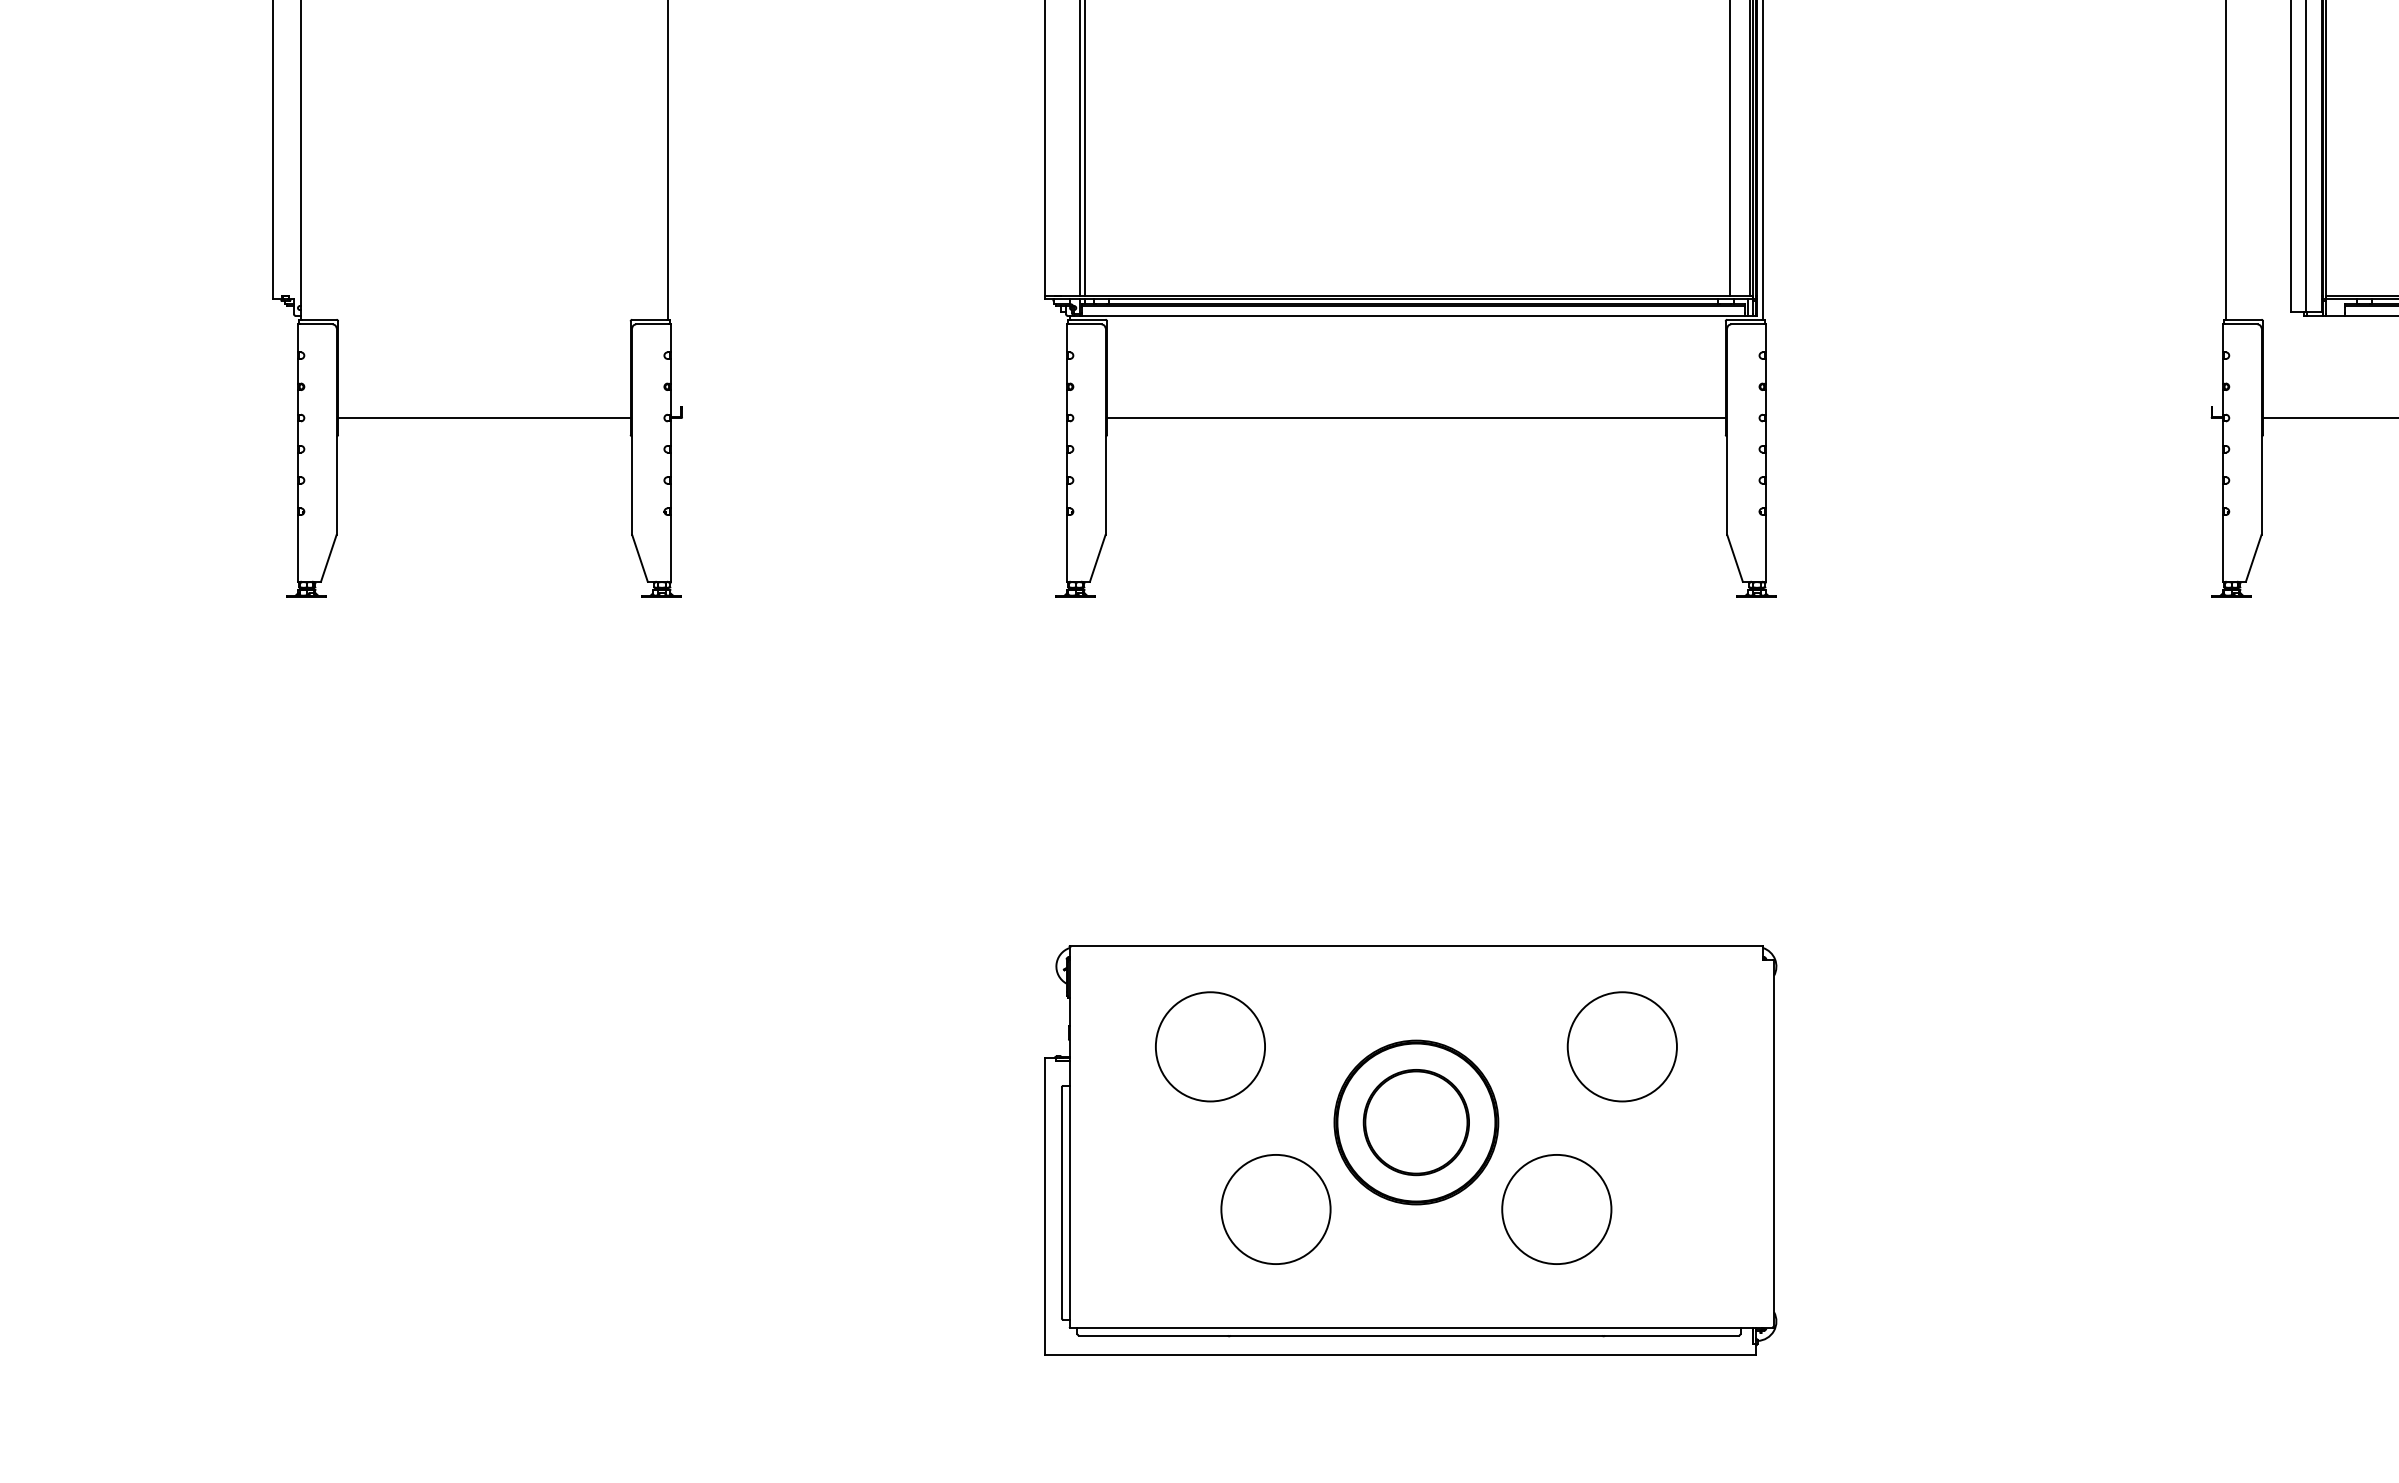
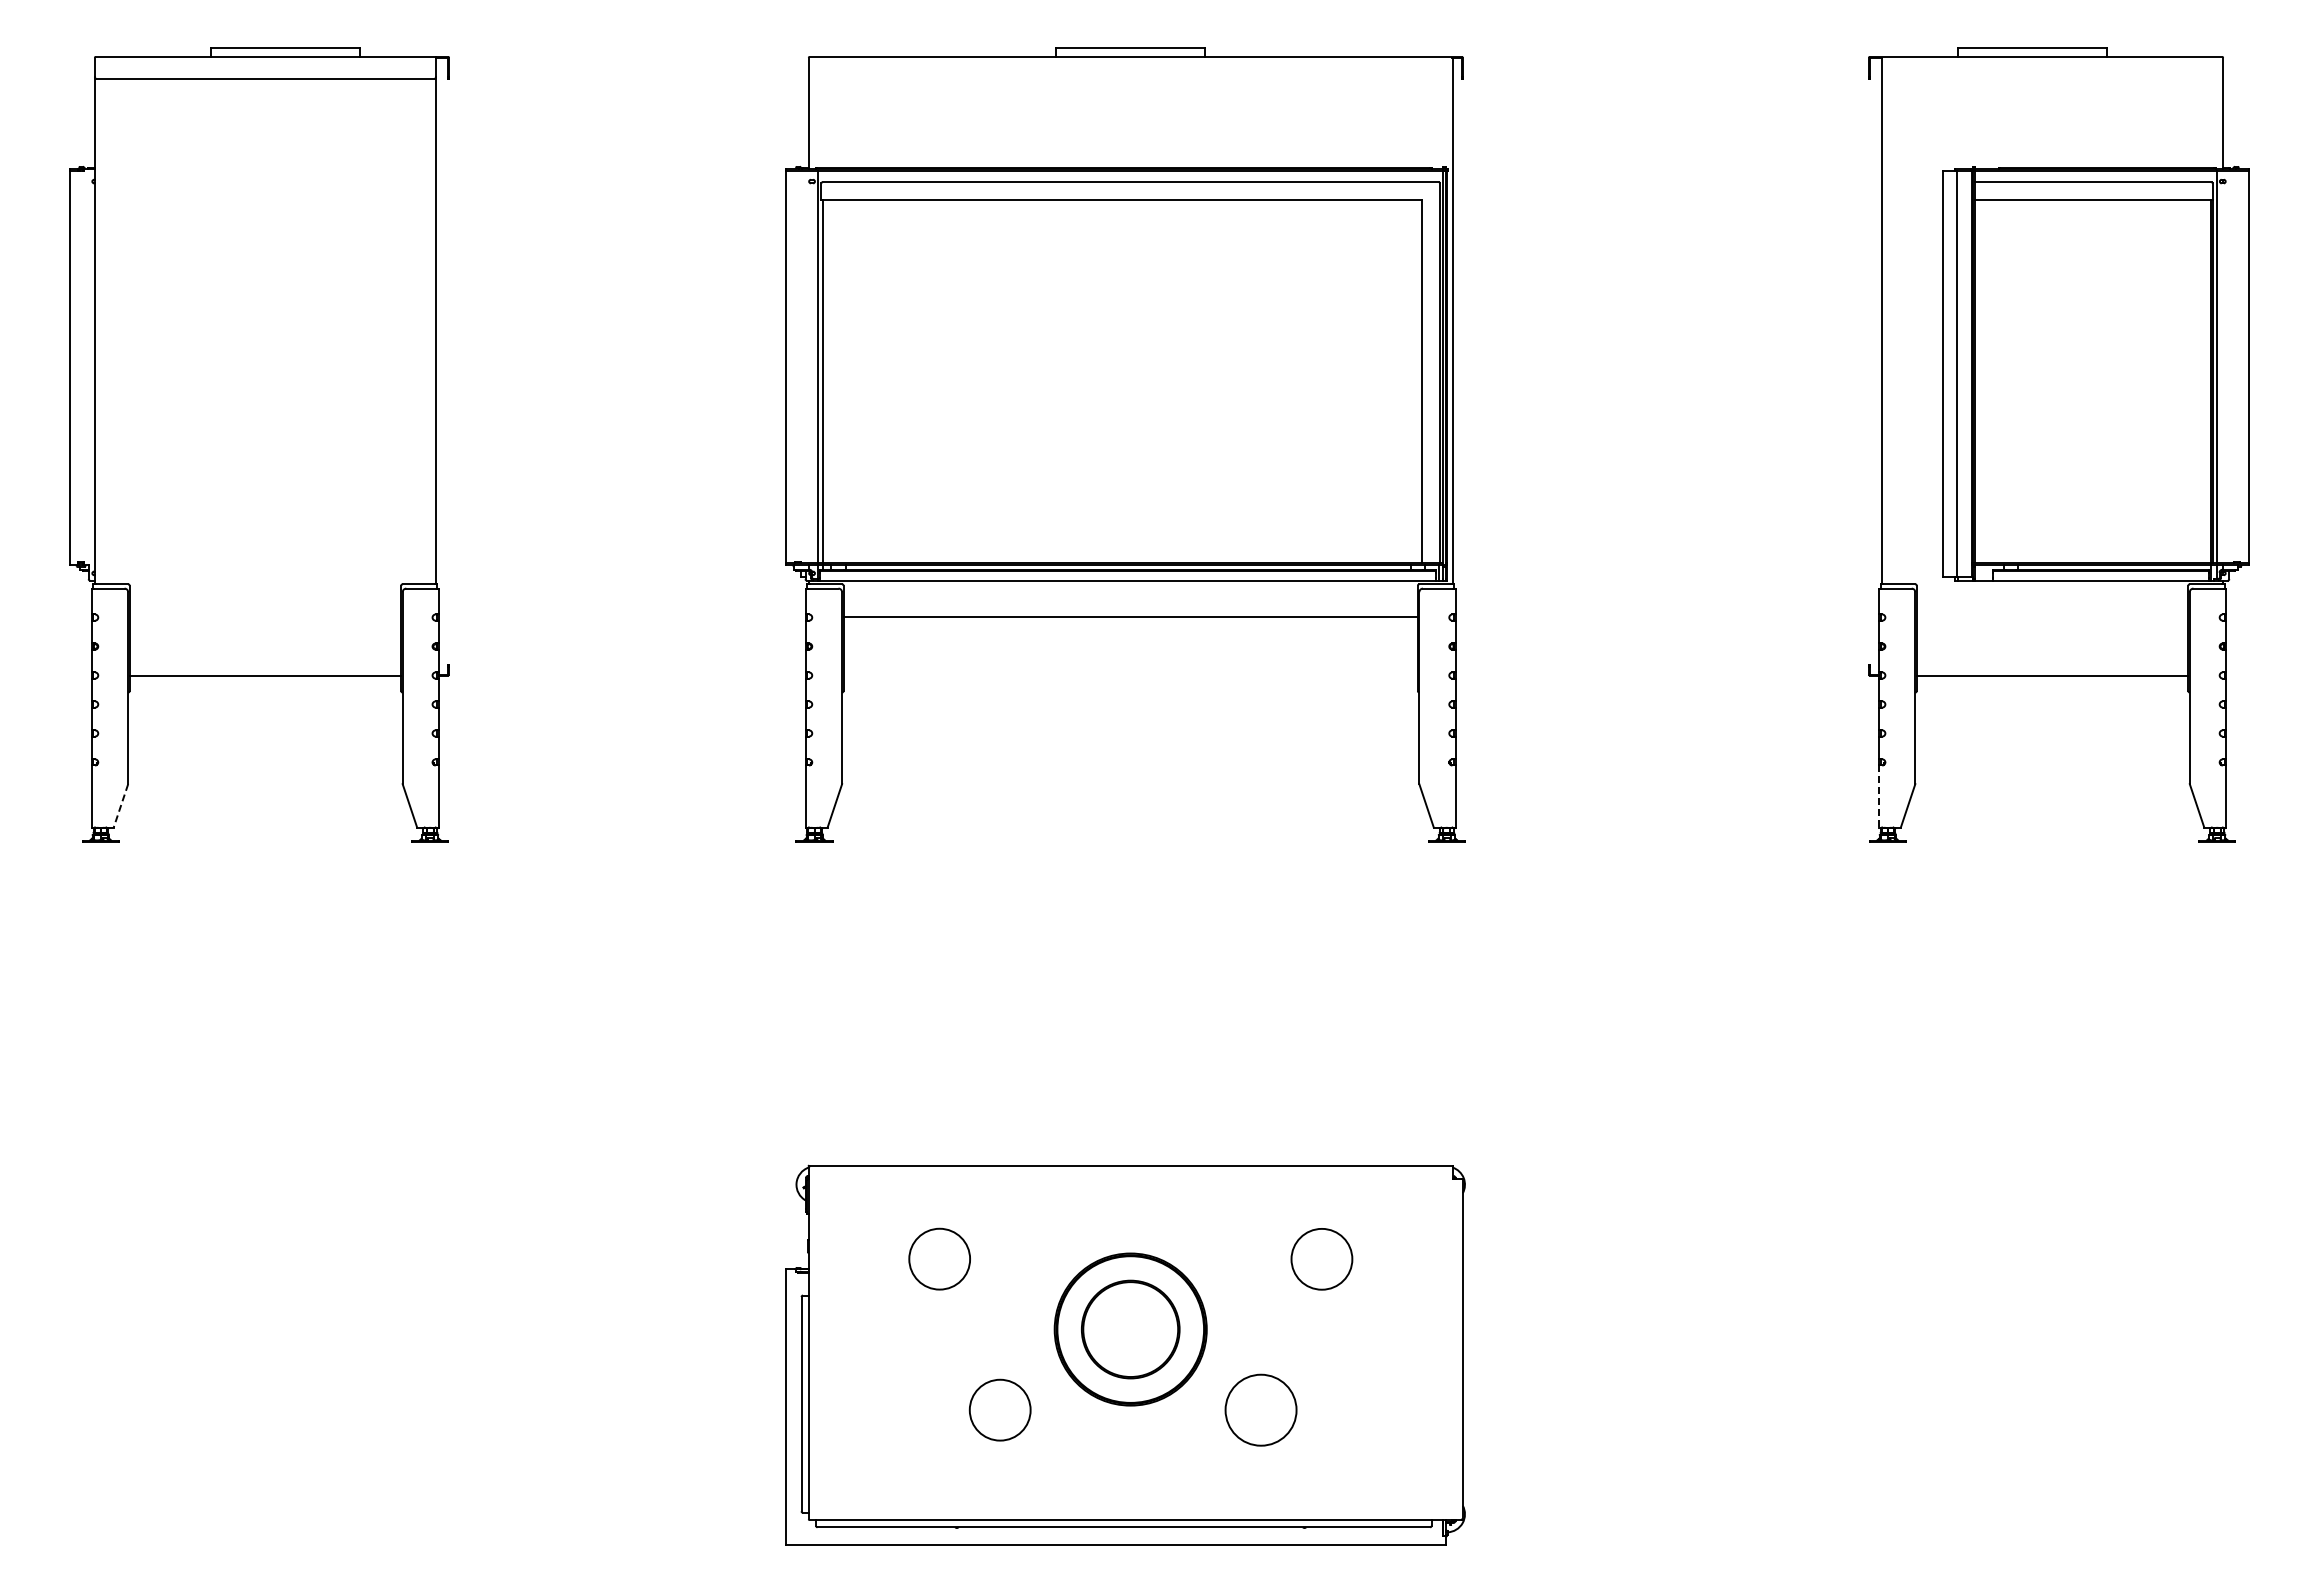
line: (1416, 418) -> (1130, 616), moved
line: (2222, 549) -> (1879, 797), solid -> dashed
line: (328, 558) -> (120, 805), solid -> dashed
circle: (1210, 1045) -> (939, 1258), size x0.6
circle: (1621, 1047) -> (1321, 1259), size x0.6
circle: (1275, 1208) -> (999, 1409), size x0.6
circle: (1556, 1208) -> (1260, 1409), size x0.7

